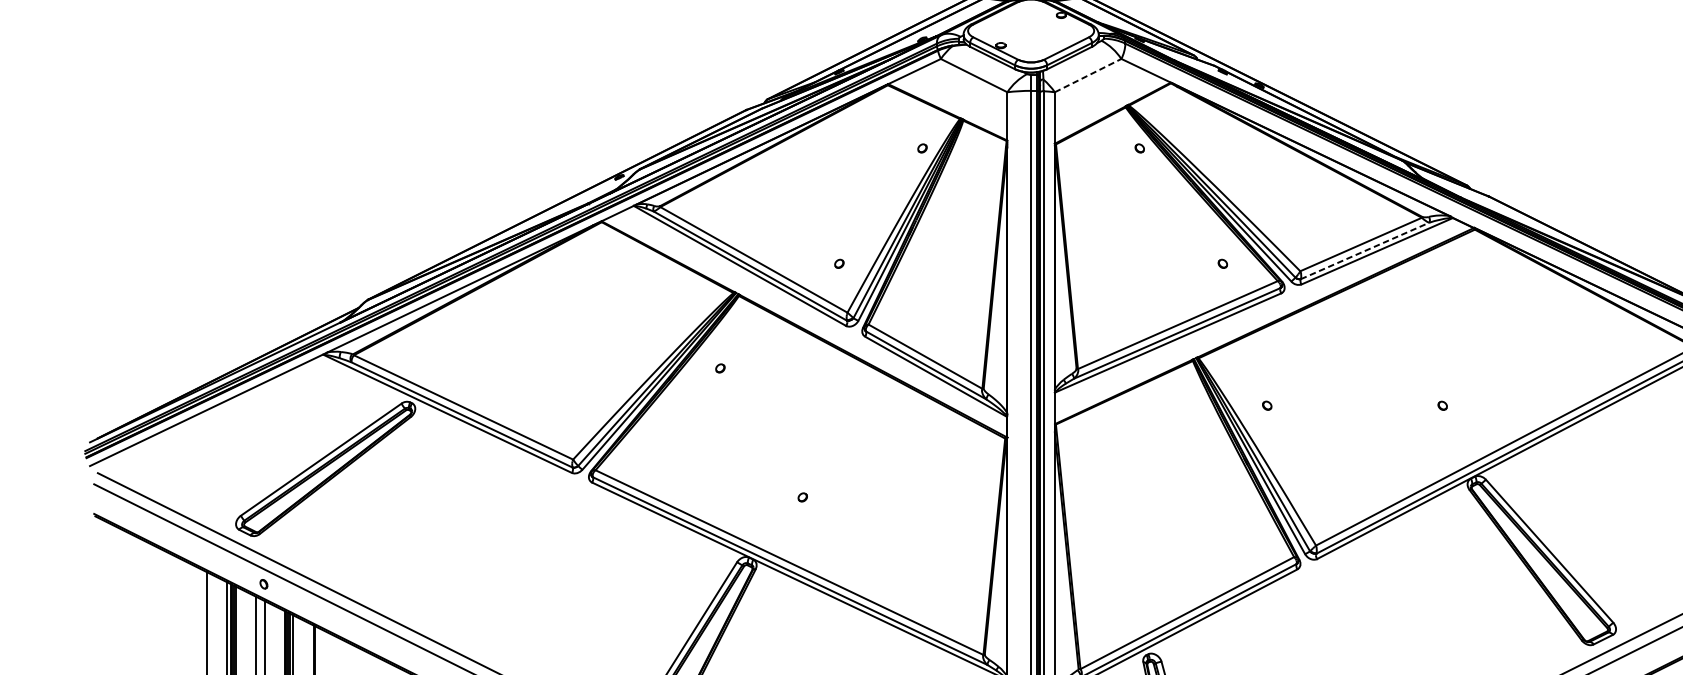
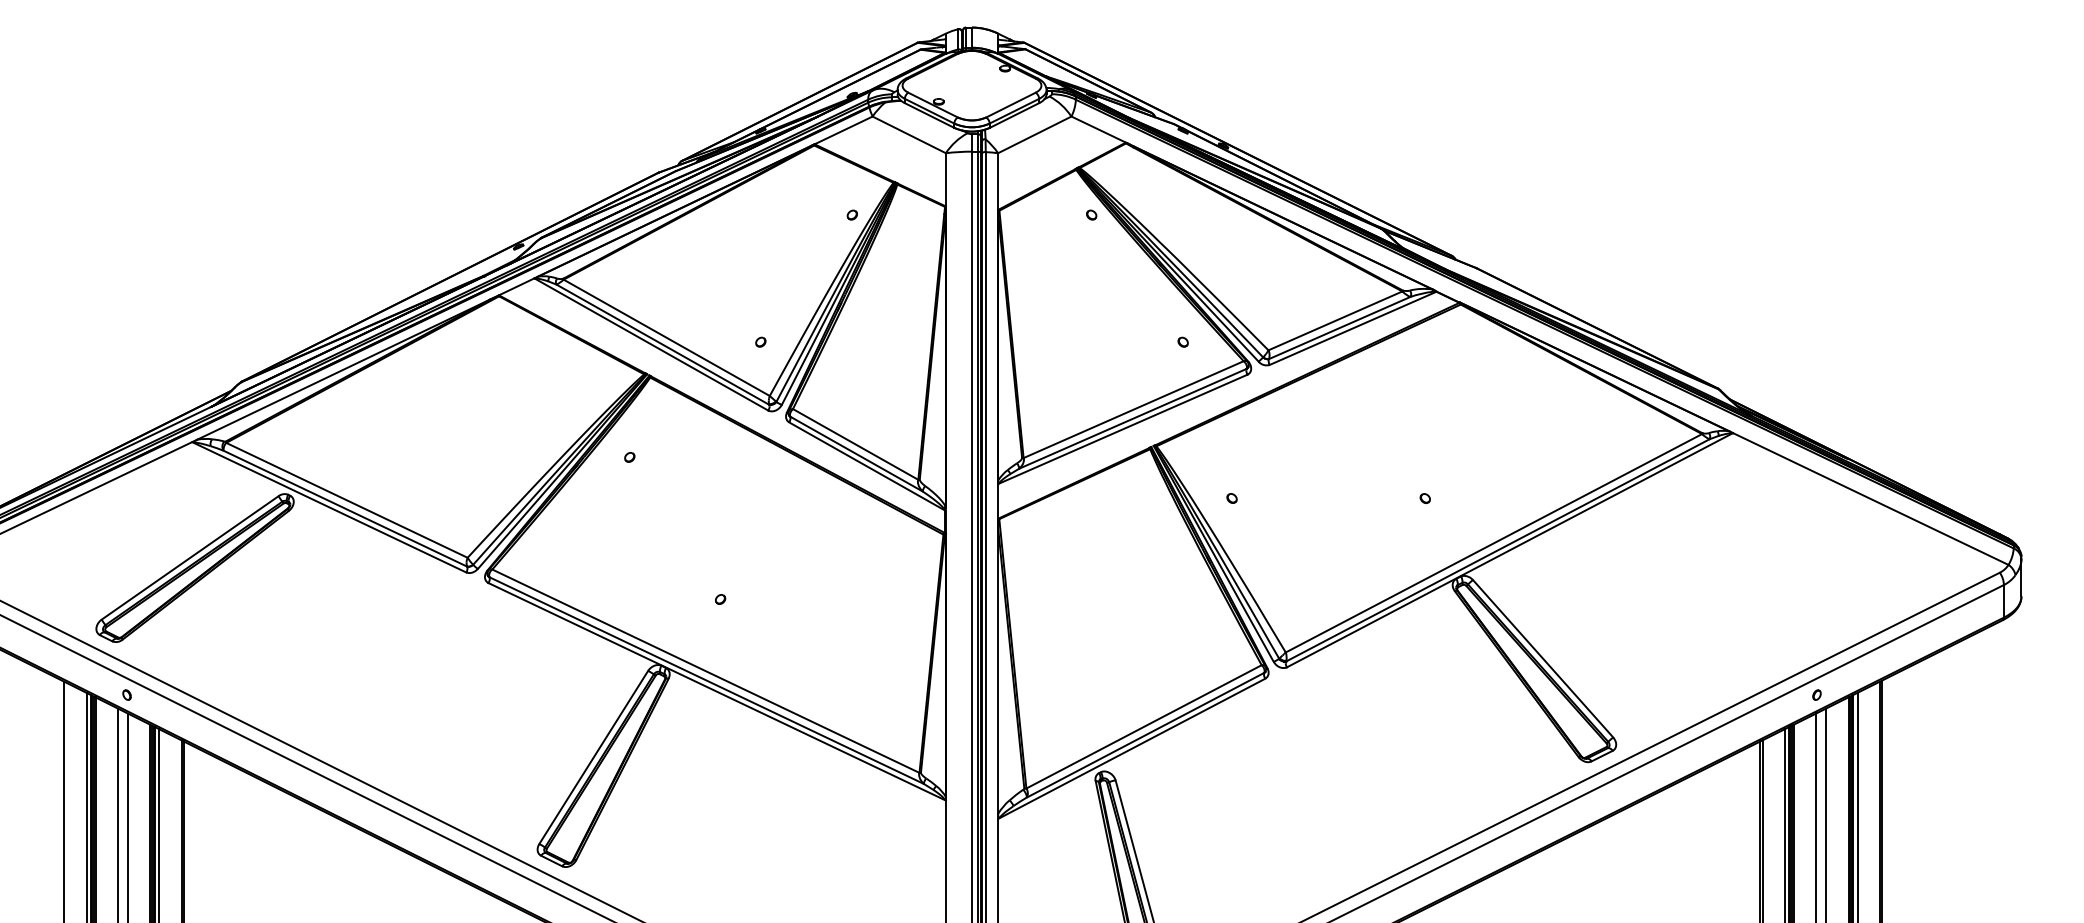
line: (1088, 75) -> (1035, 134), dashed -> solid
line: (1365, 250) -> (1340, 327), dashed -> solid

